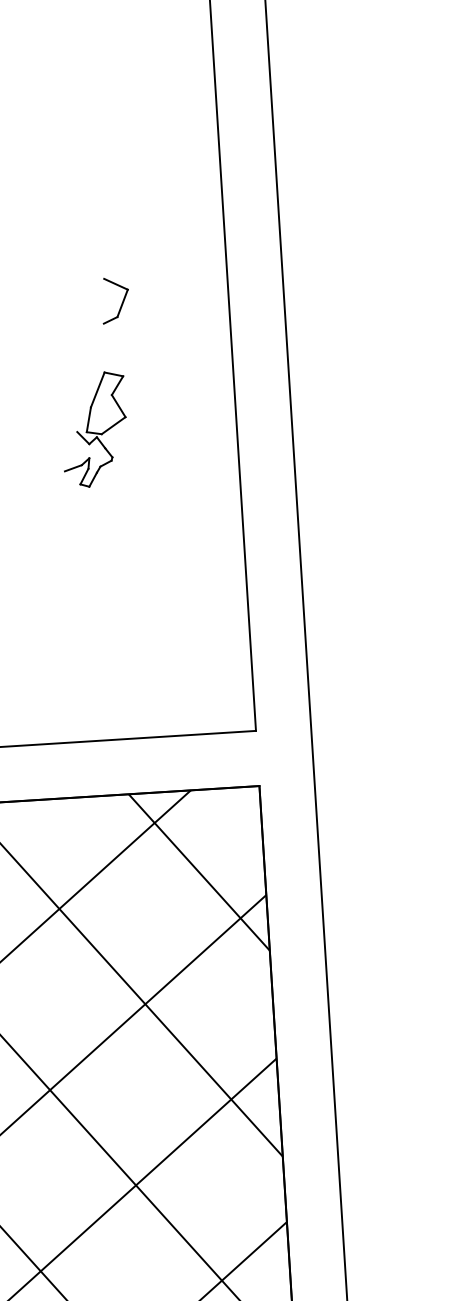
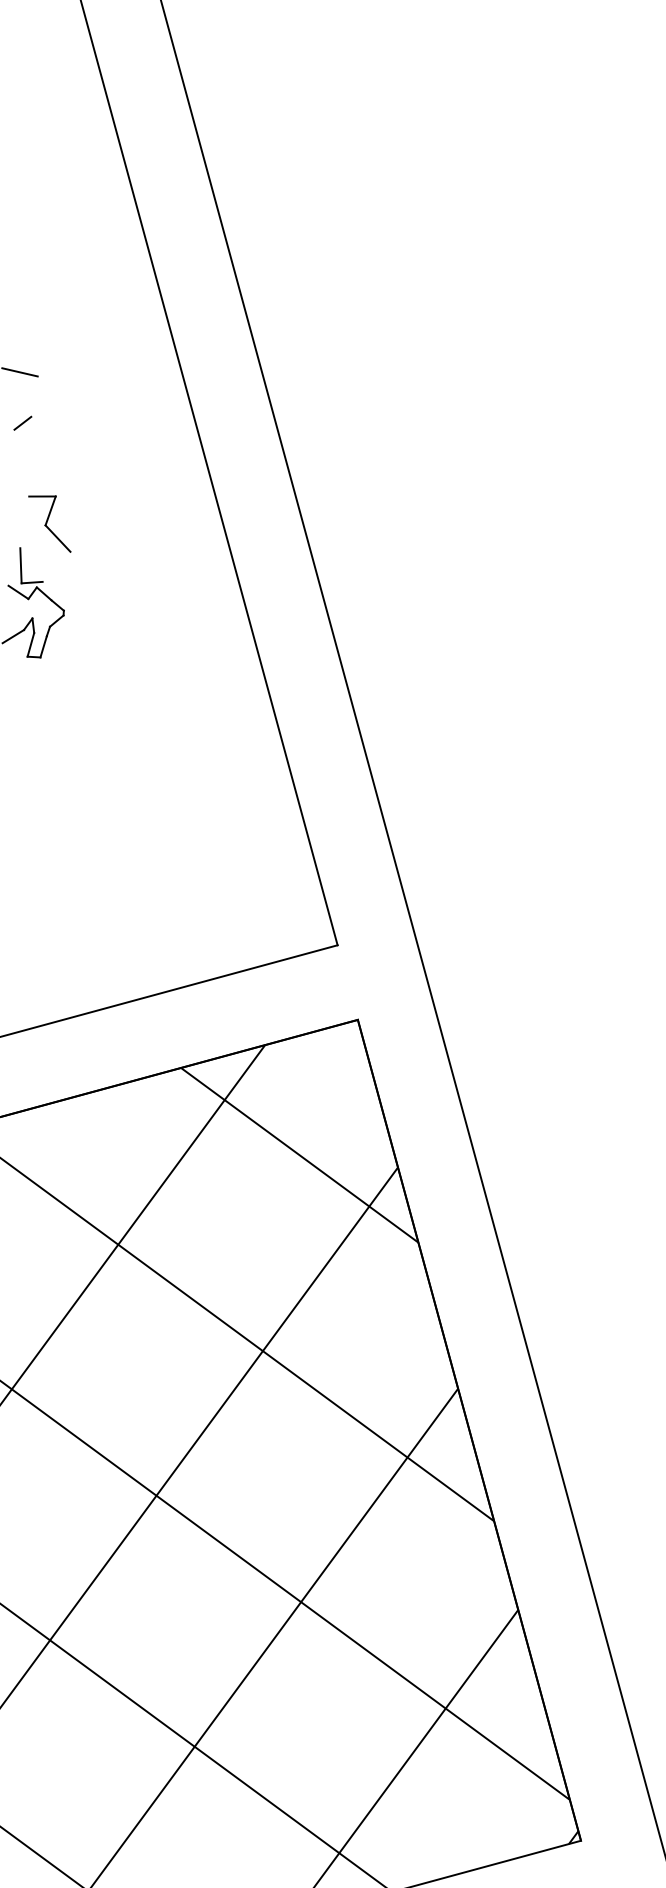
line: (122, 303) -> (34, 396), removed
line: (97, 390) -> (24, 522), removed
line: (113, 425) -> (56, 566), removed

